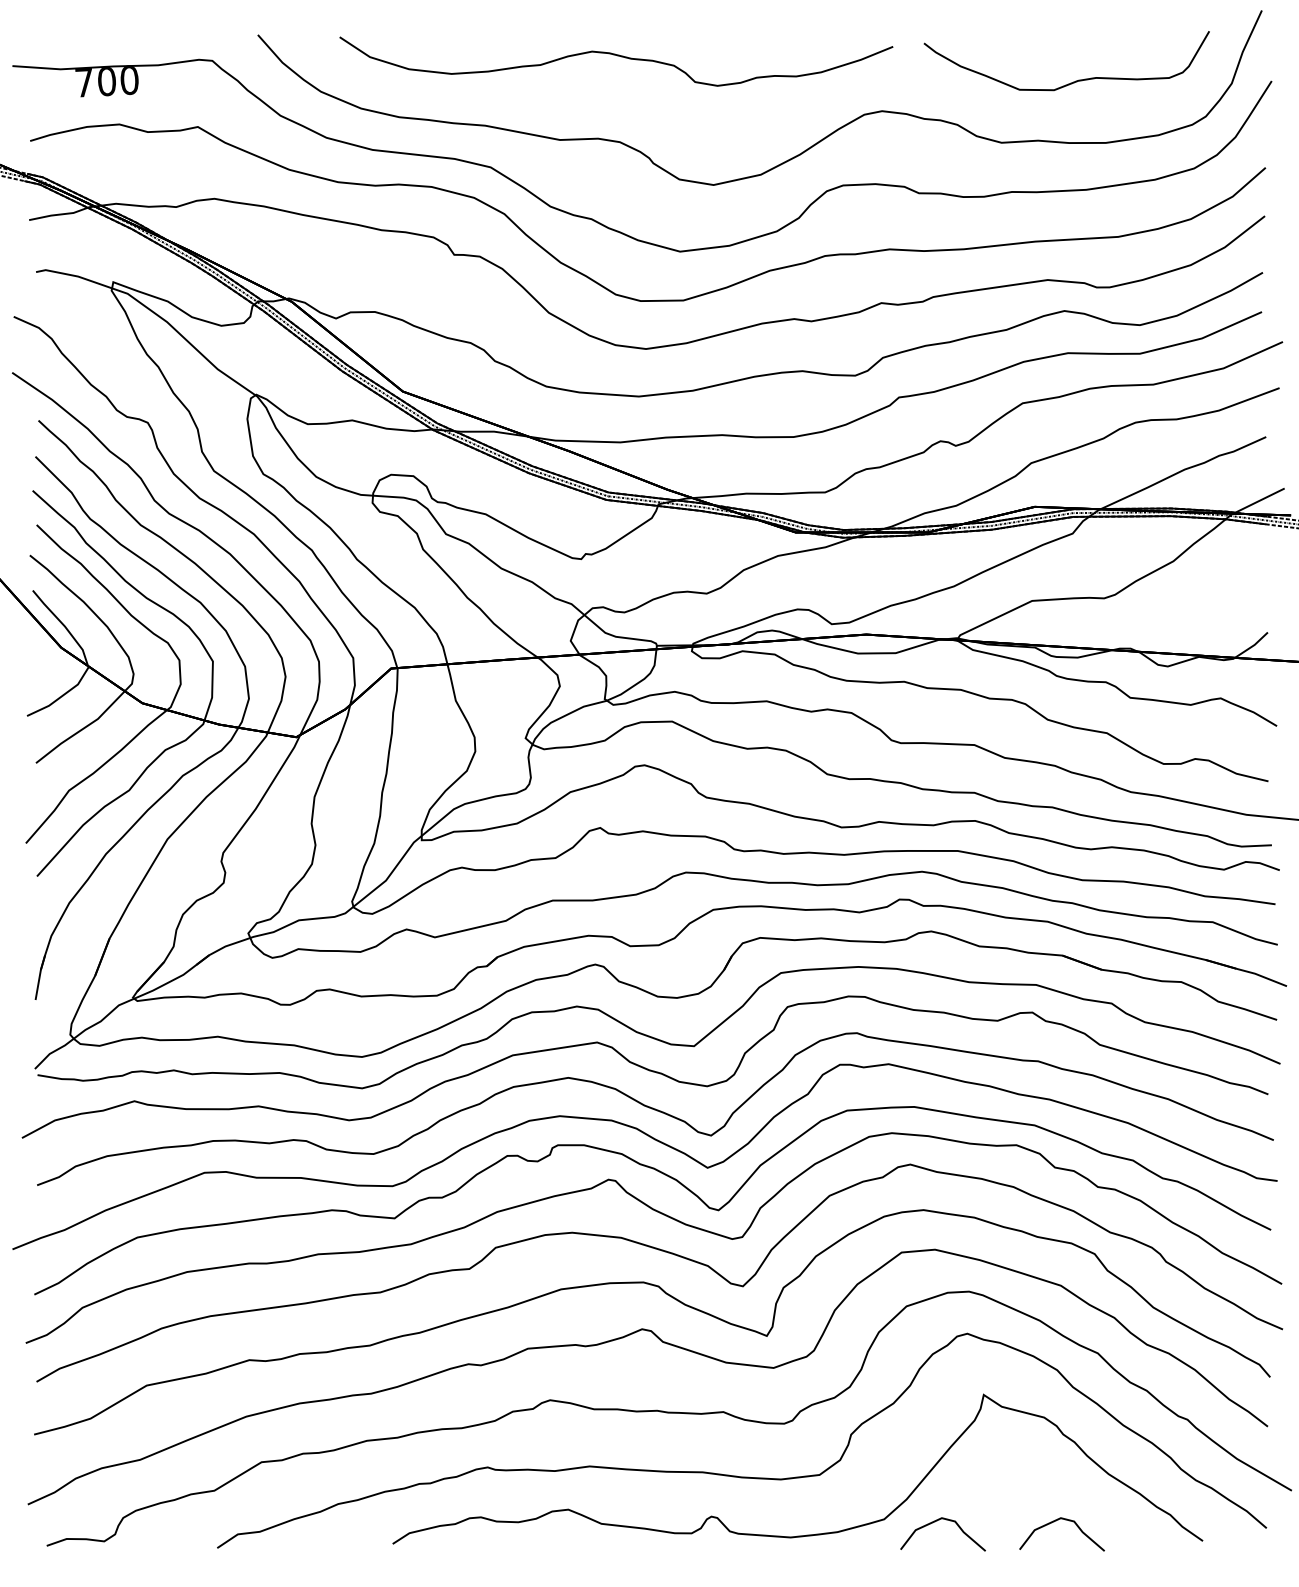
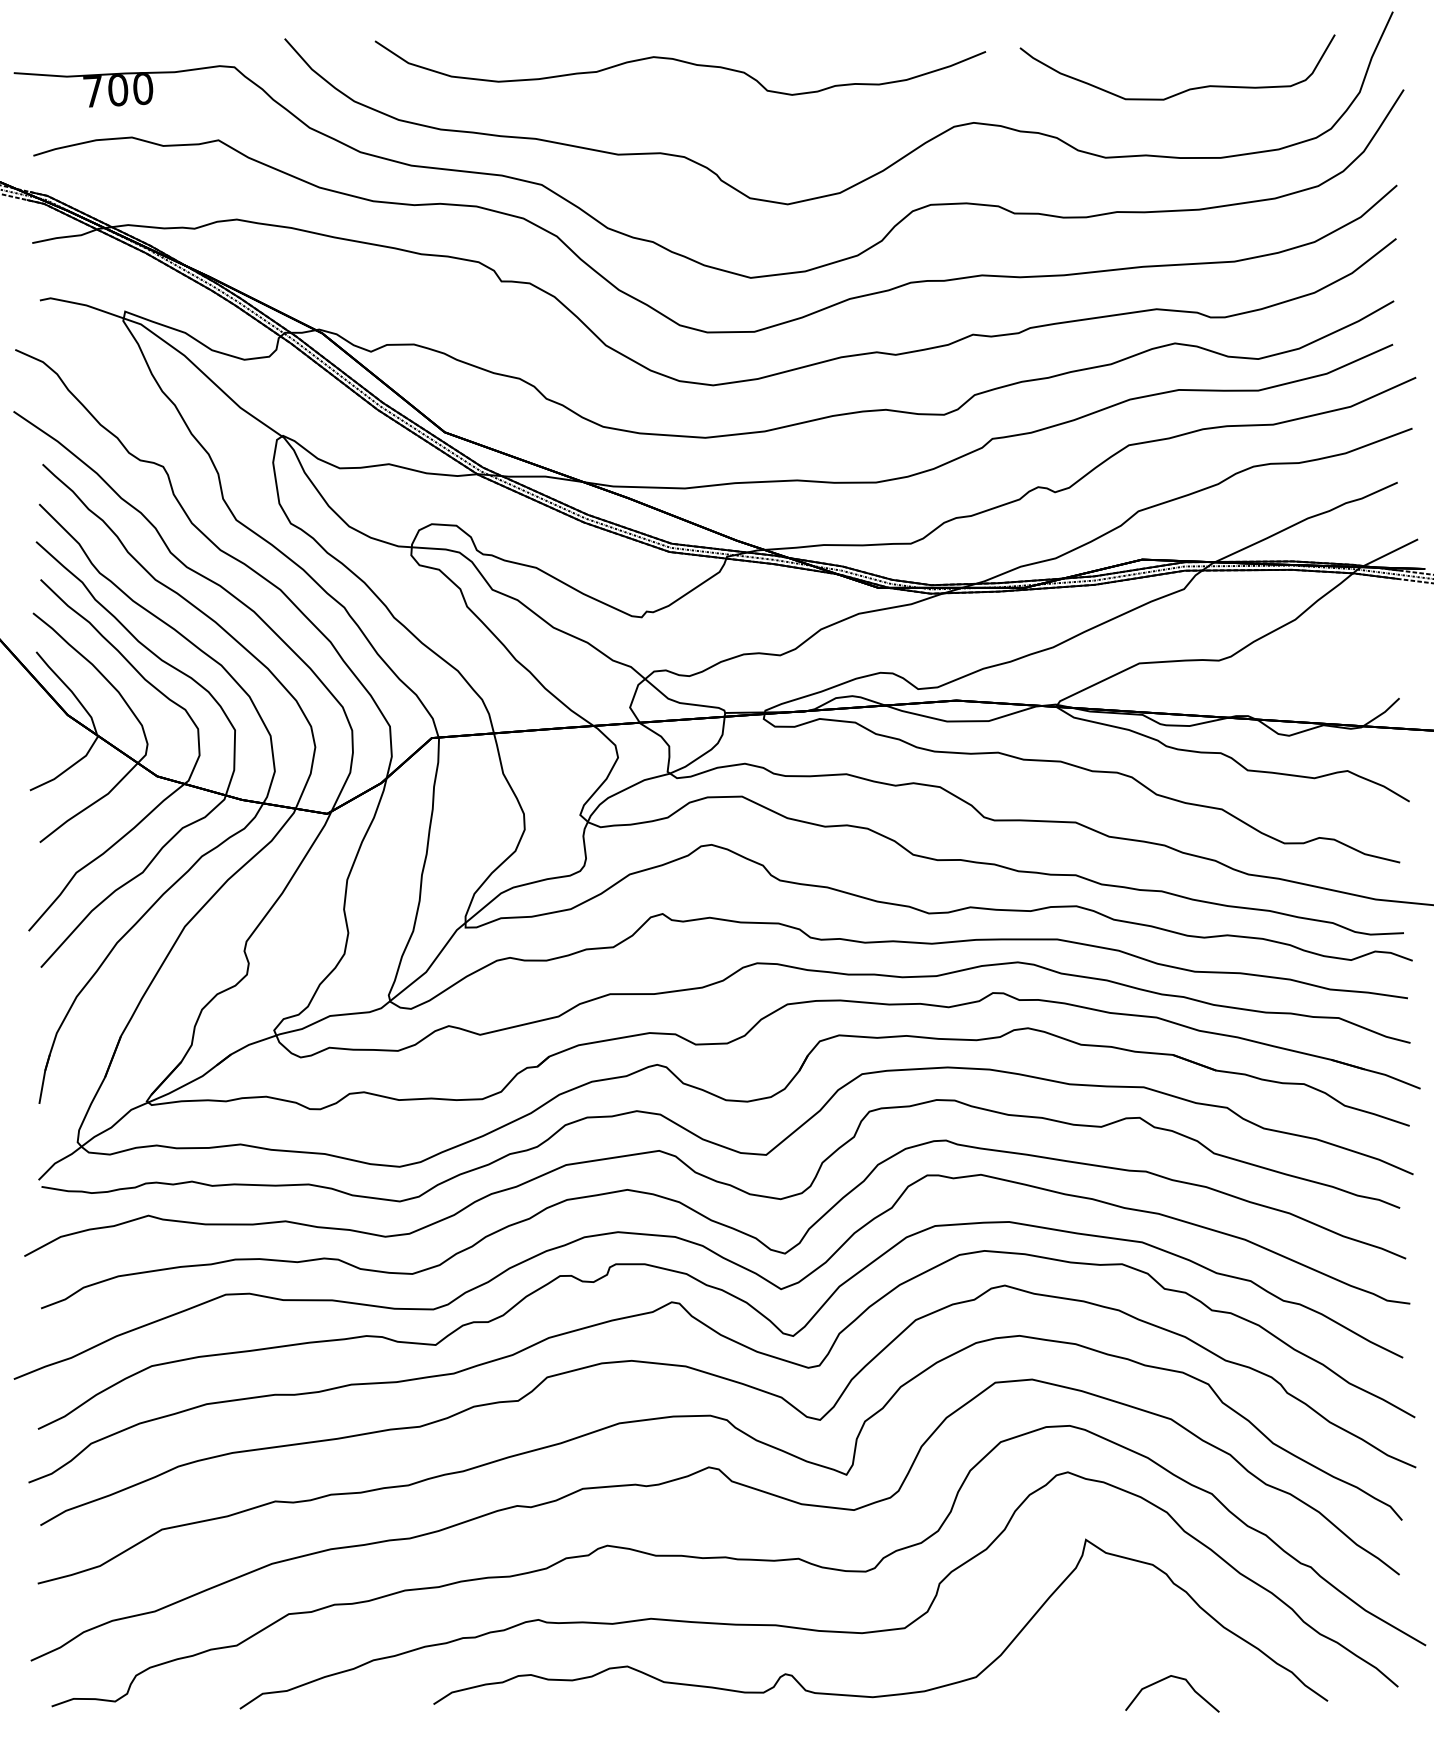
curve: (935, 1522) -> (1032, 1680), removed

